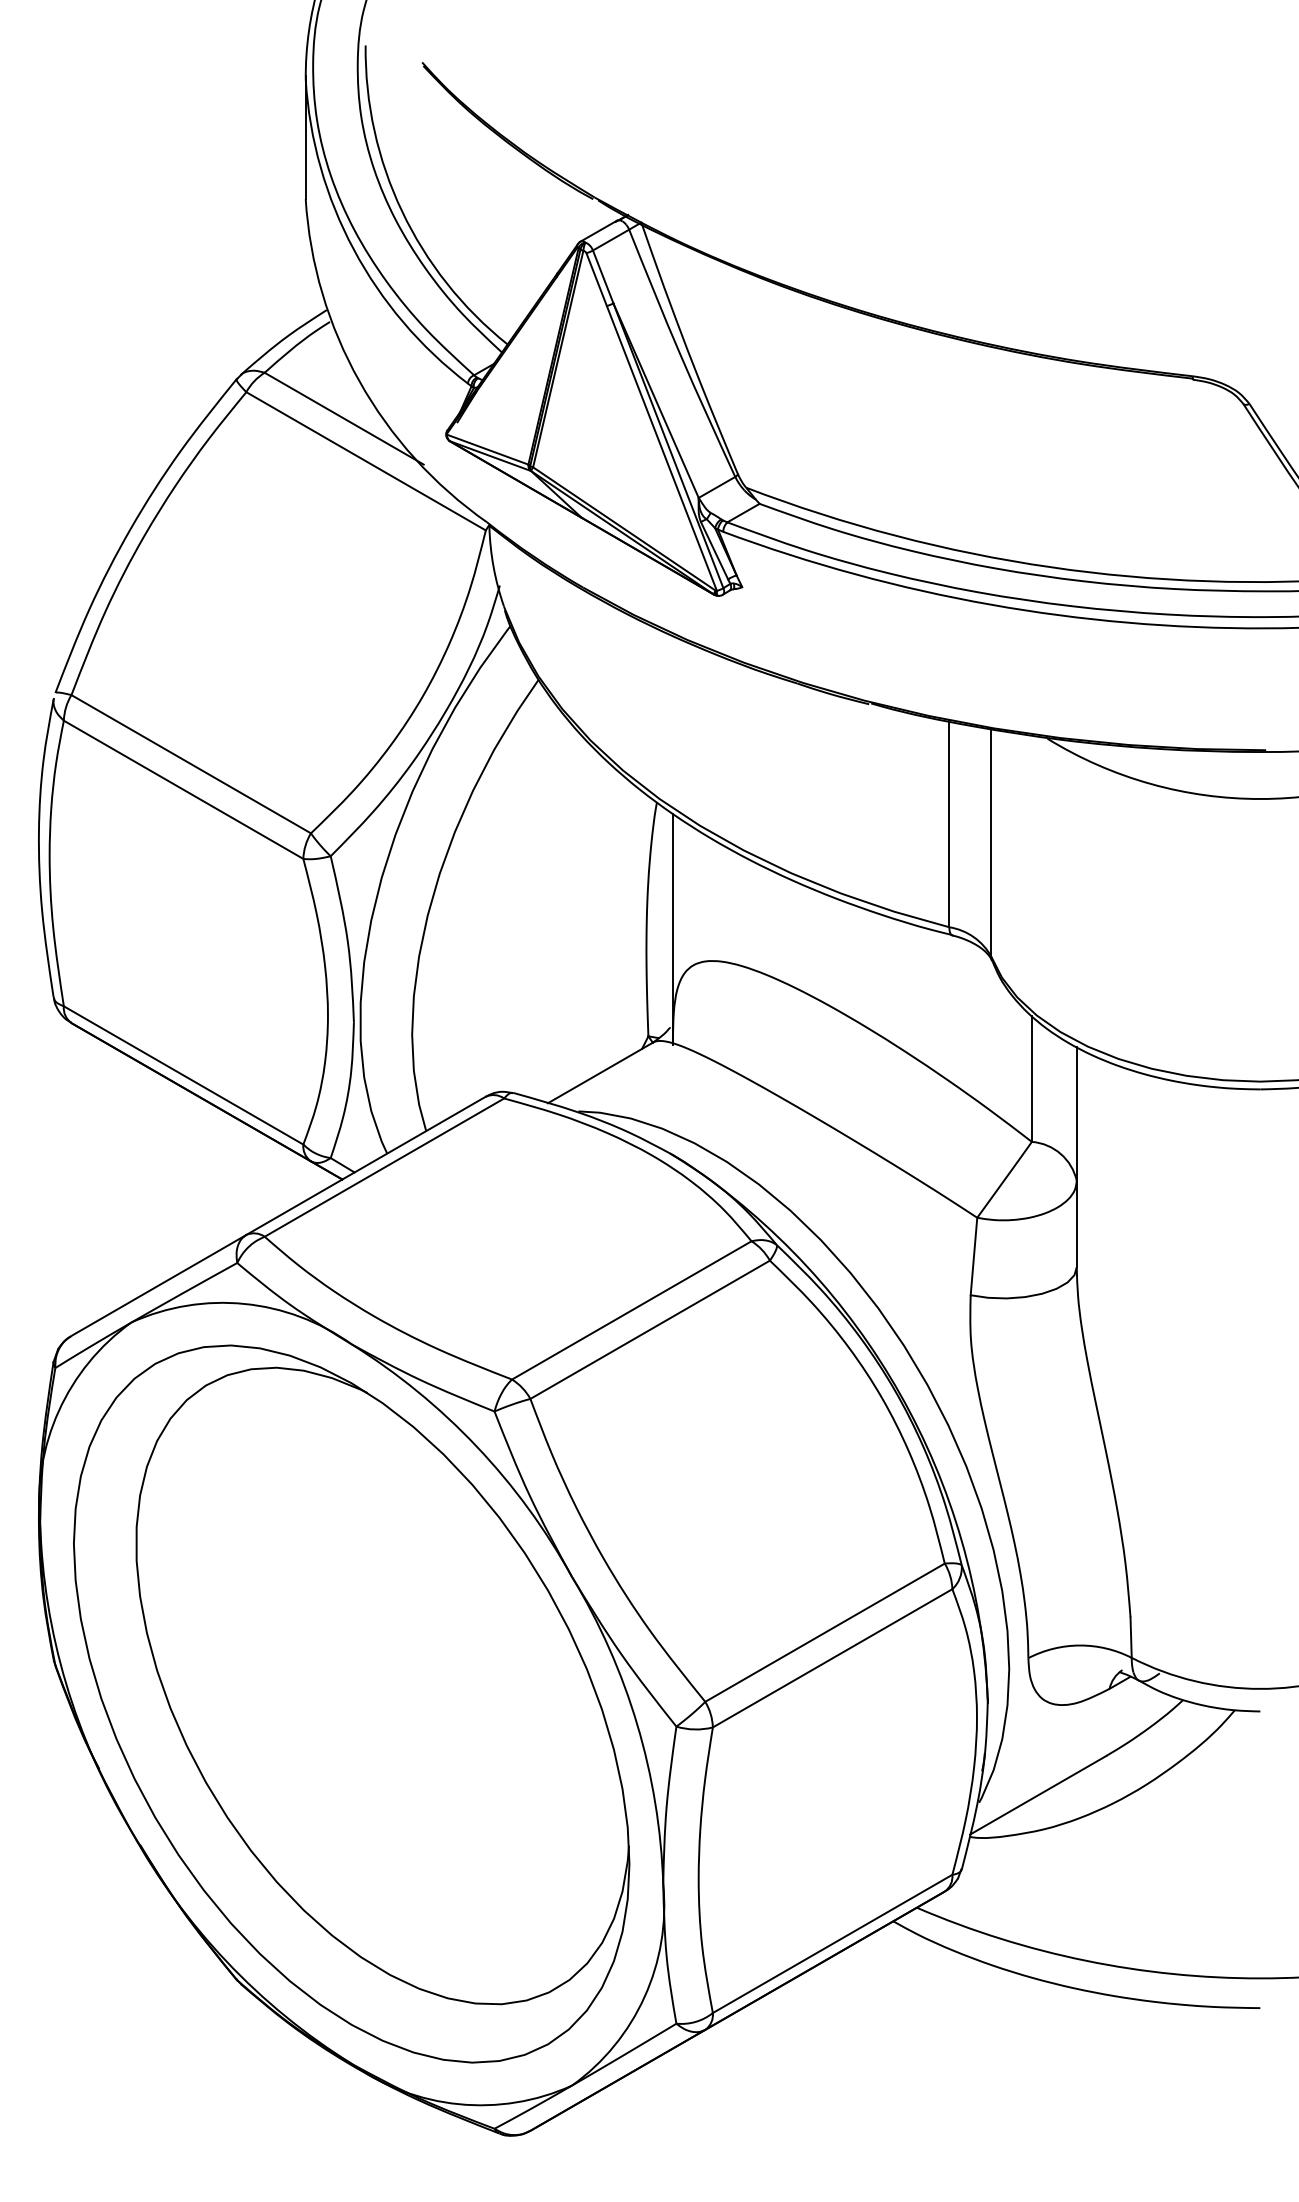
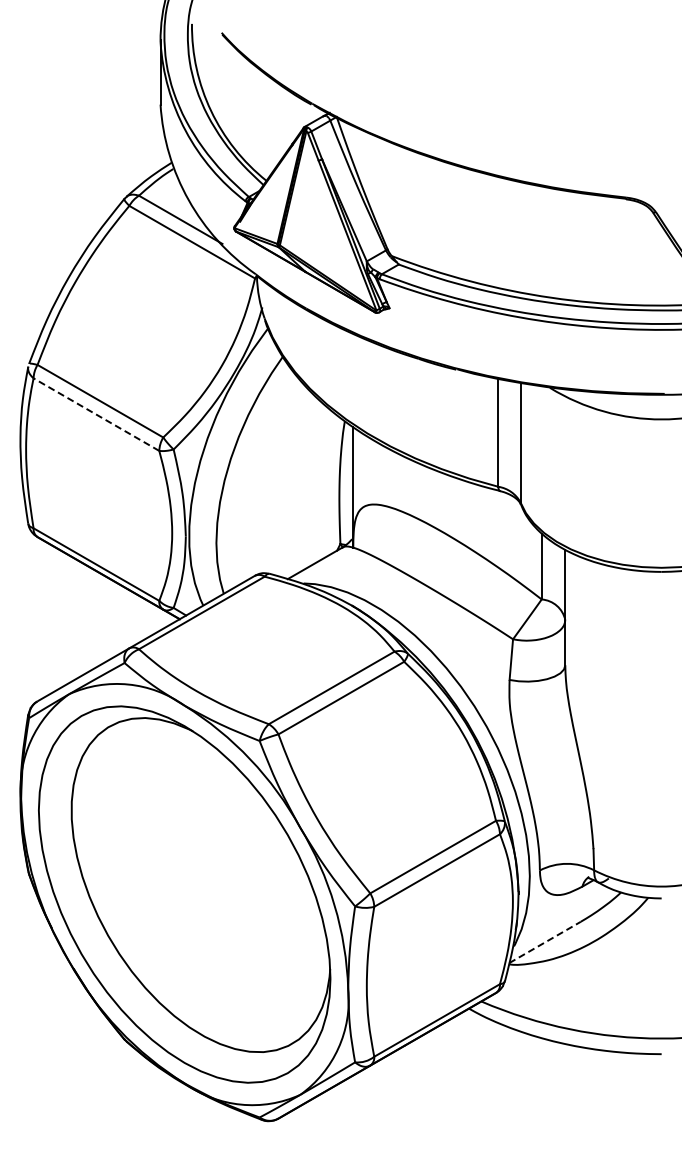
line: (183, 789) -> (96, 414), solid -> dashed
line: (1039, 1795) -> (545, 942), solid -> dashed

